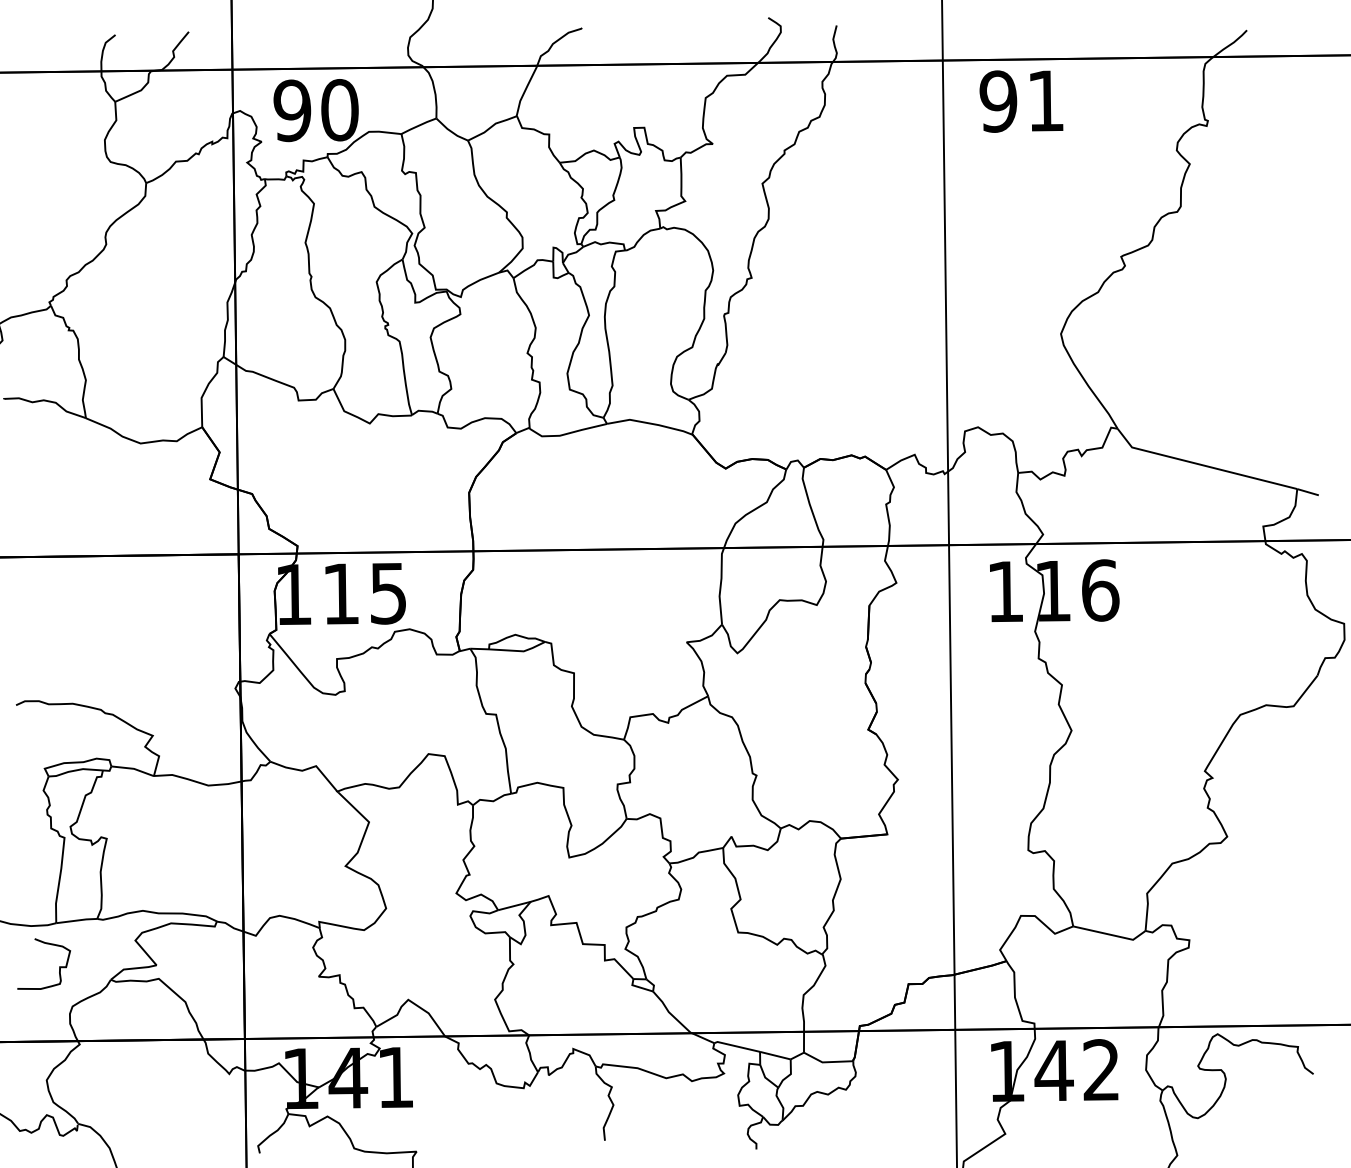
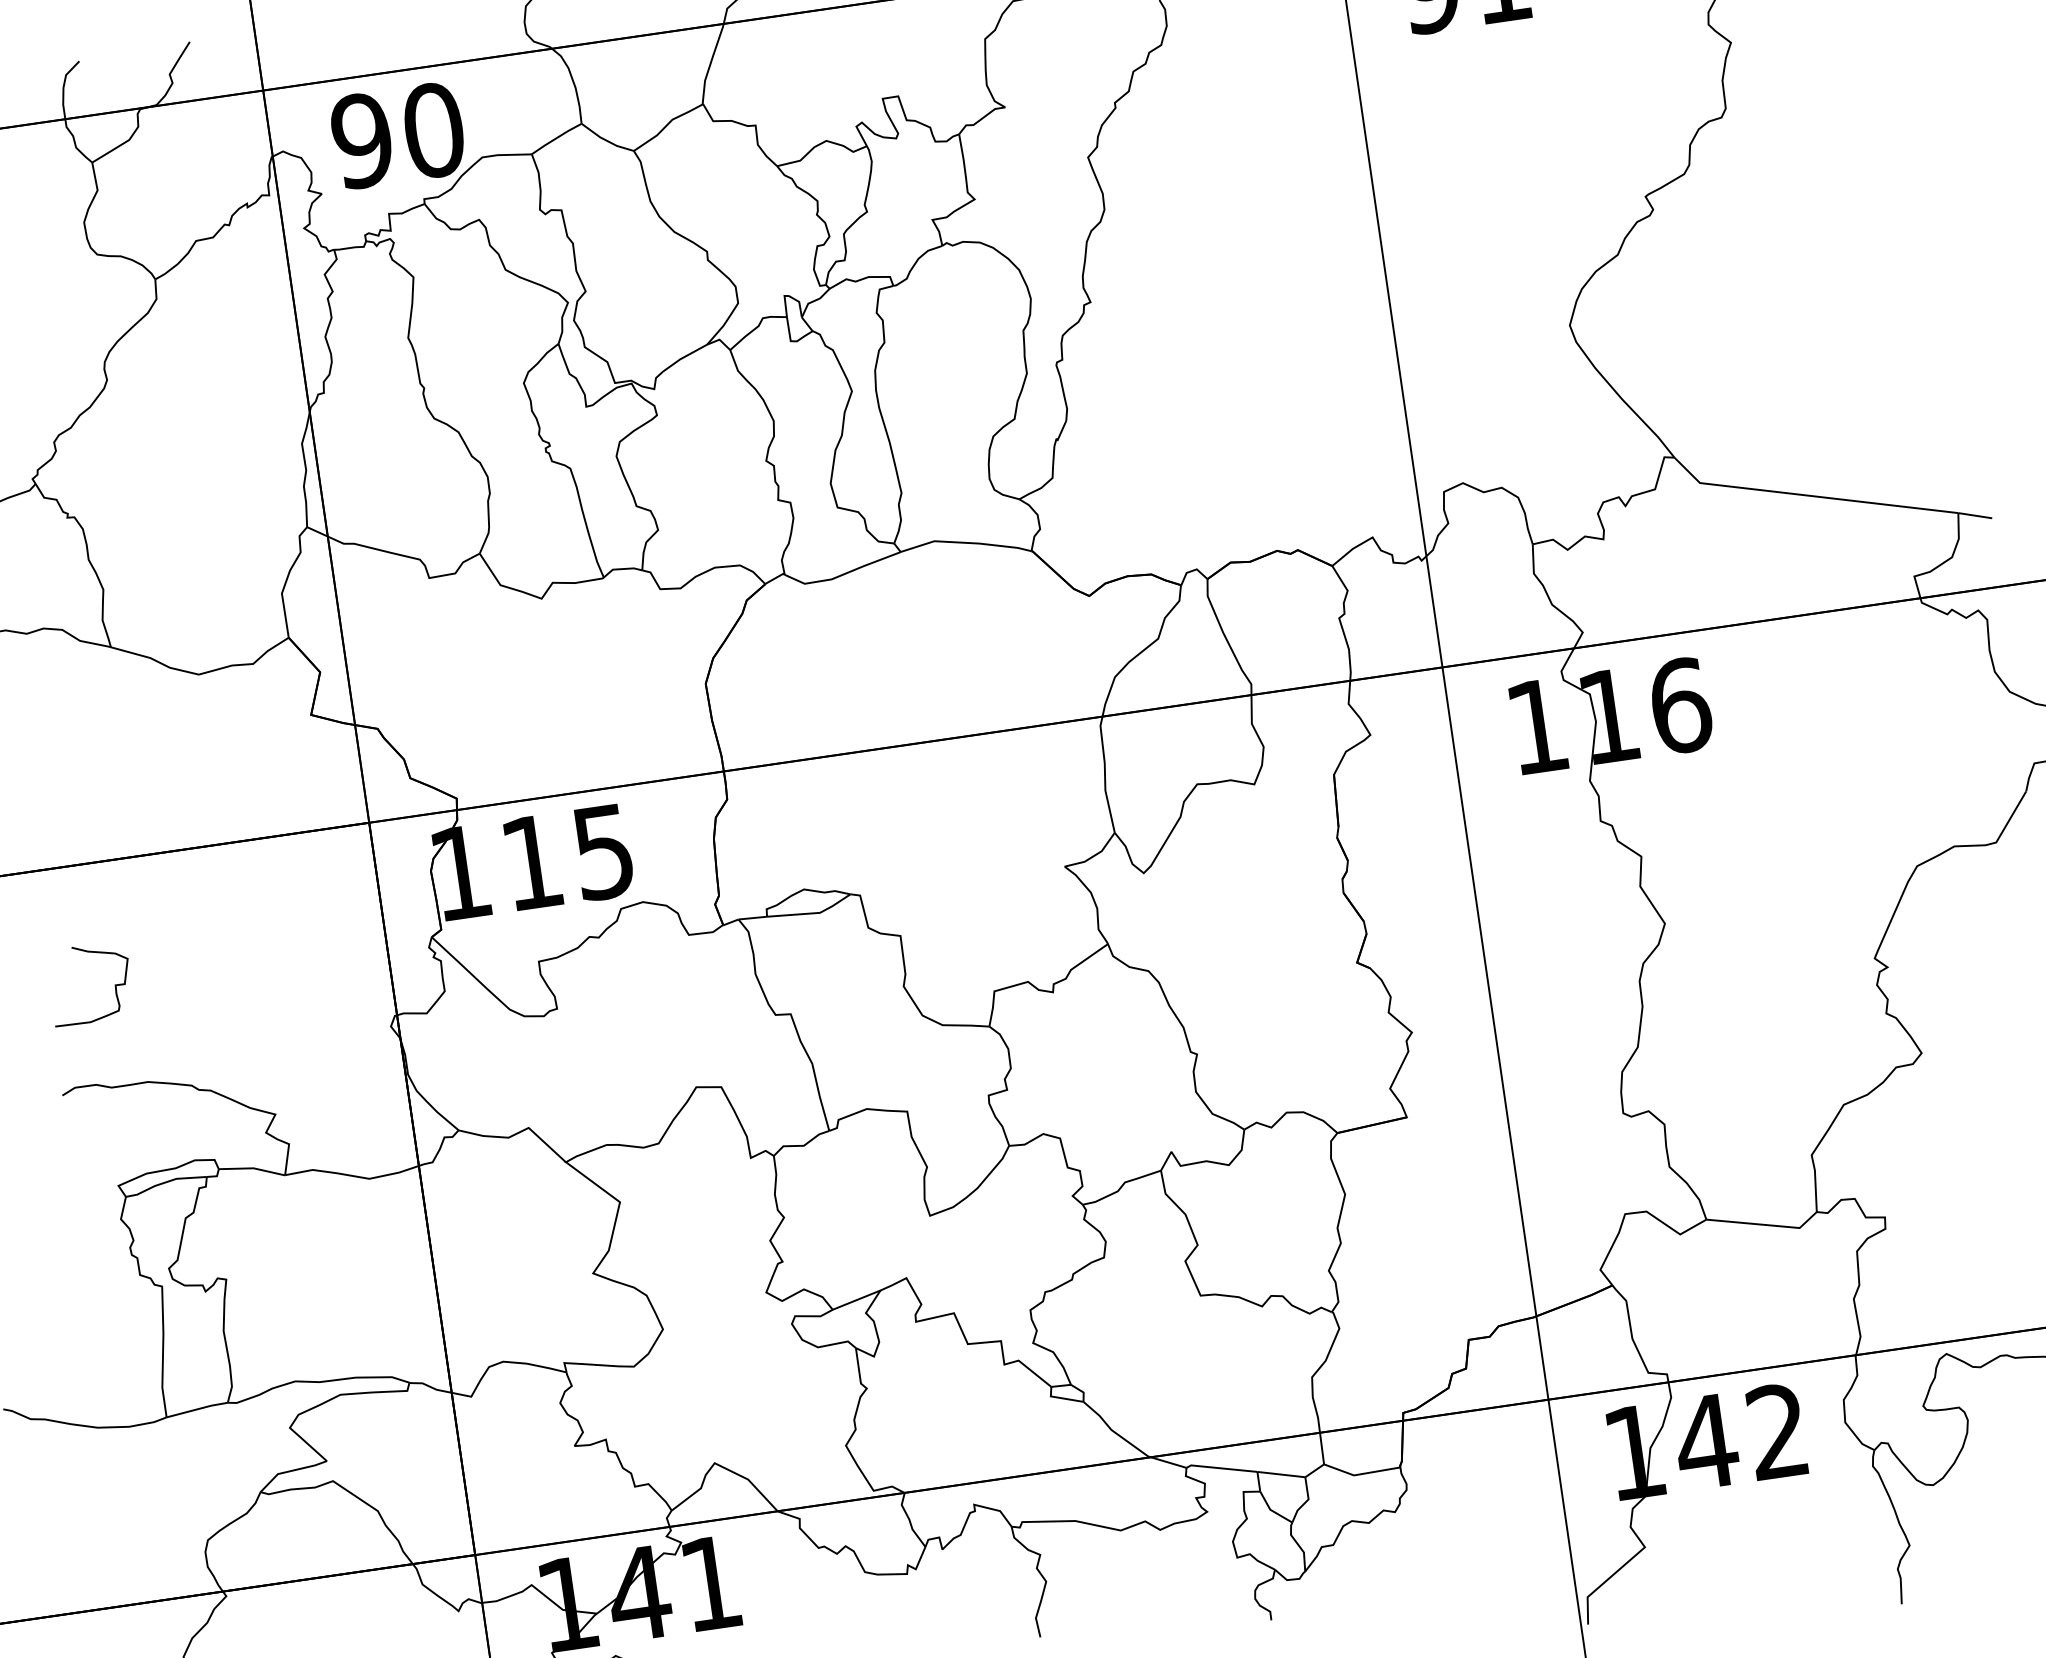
curve: (59, 966) -> (114, 984), moved

